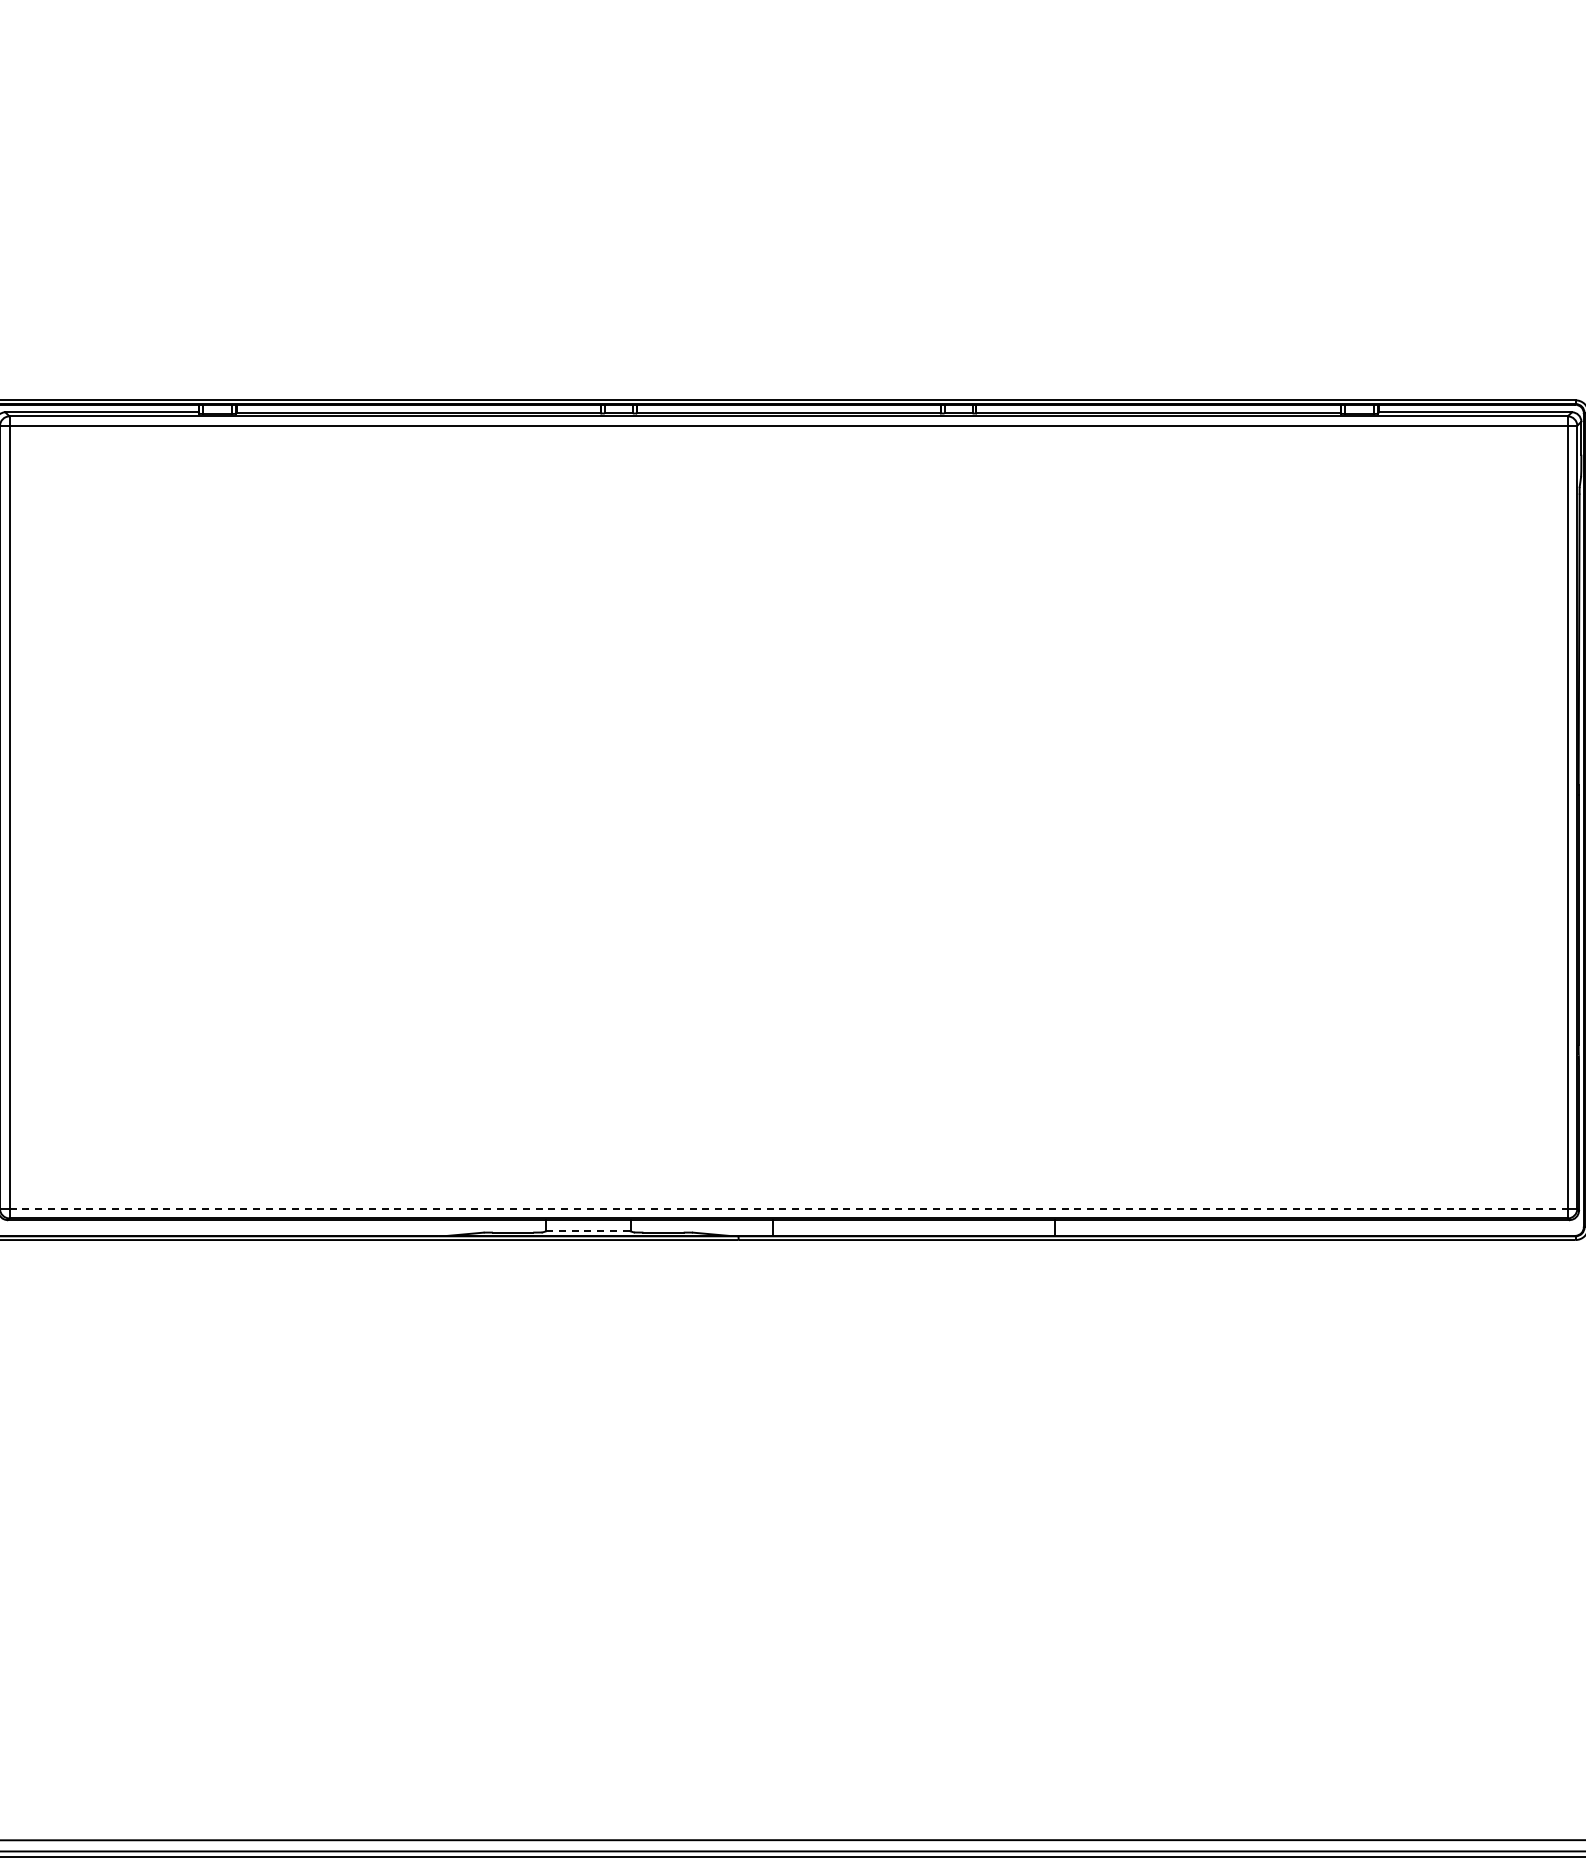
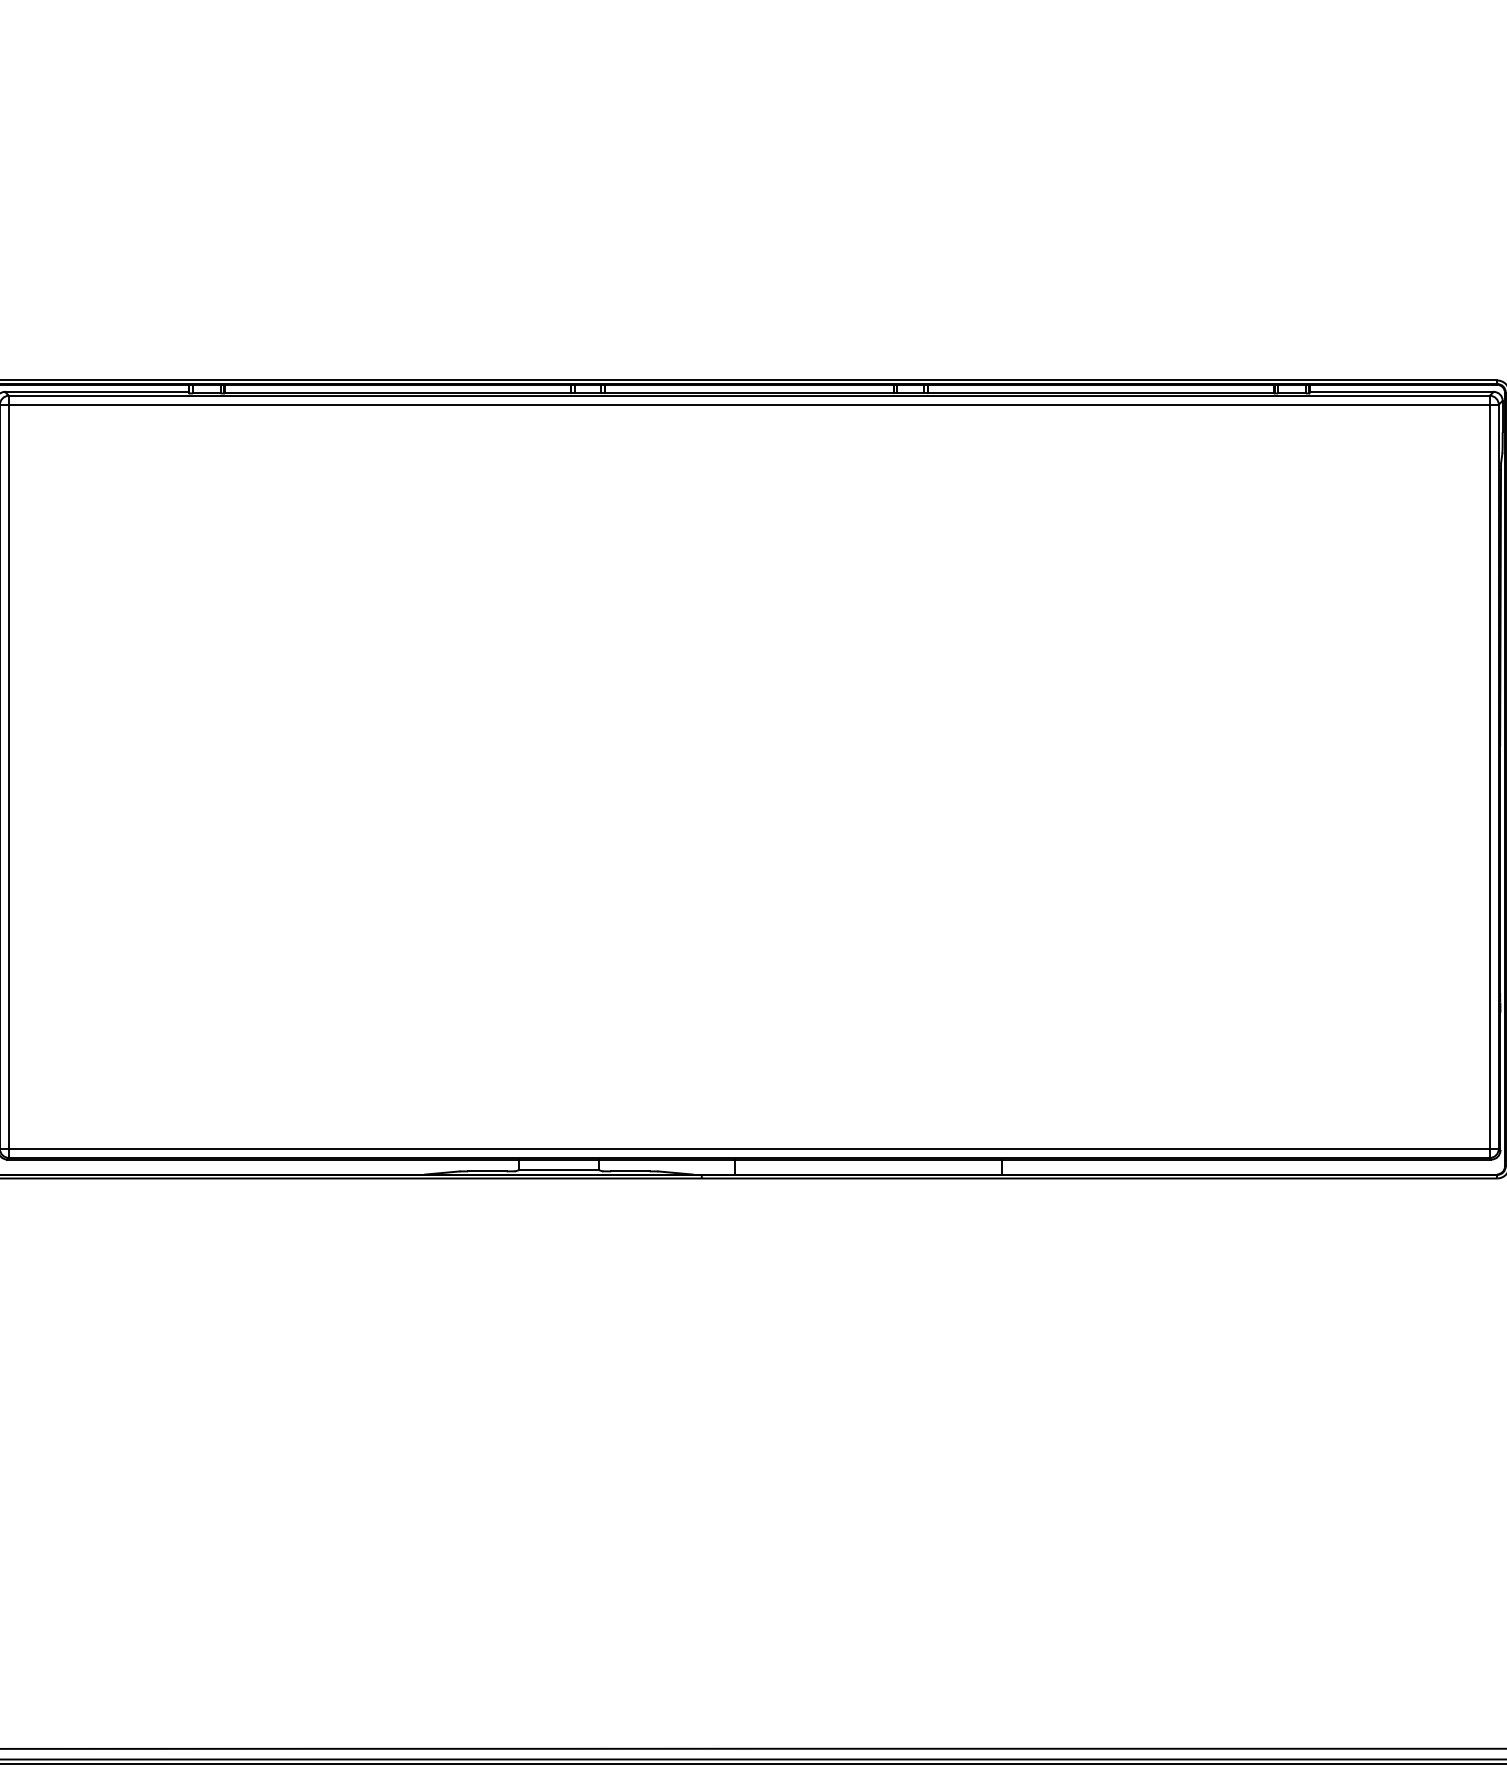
line: (789, 1208) -> (750, 1148), dashed -> solid
line: (588, 1231) -> (559, 1170), dashed -> solid

